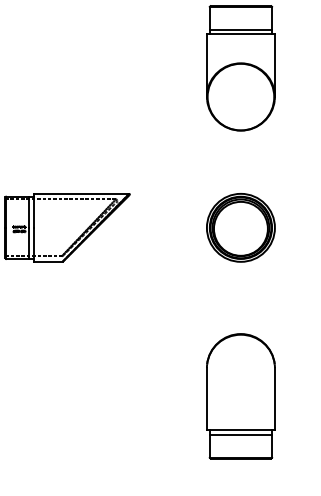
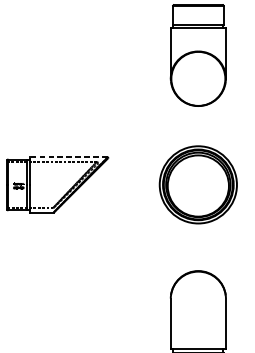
line: (81, 193) -> (69, 157), solid -> dashed
part: (240, 227) -> (198, 184), size x1.4

